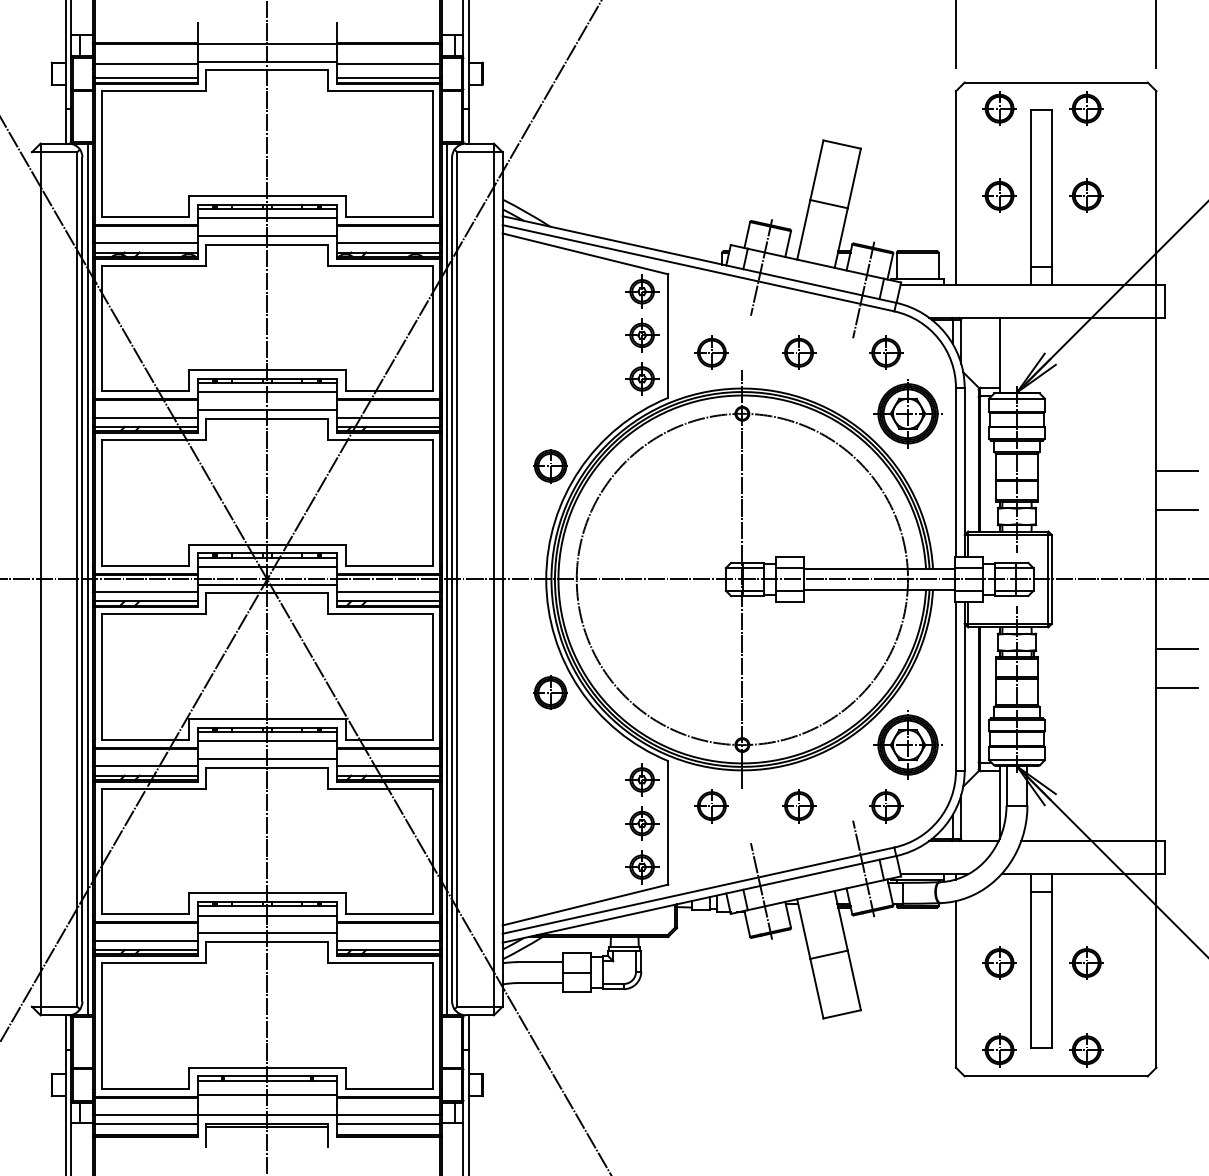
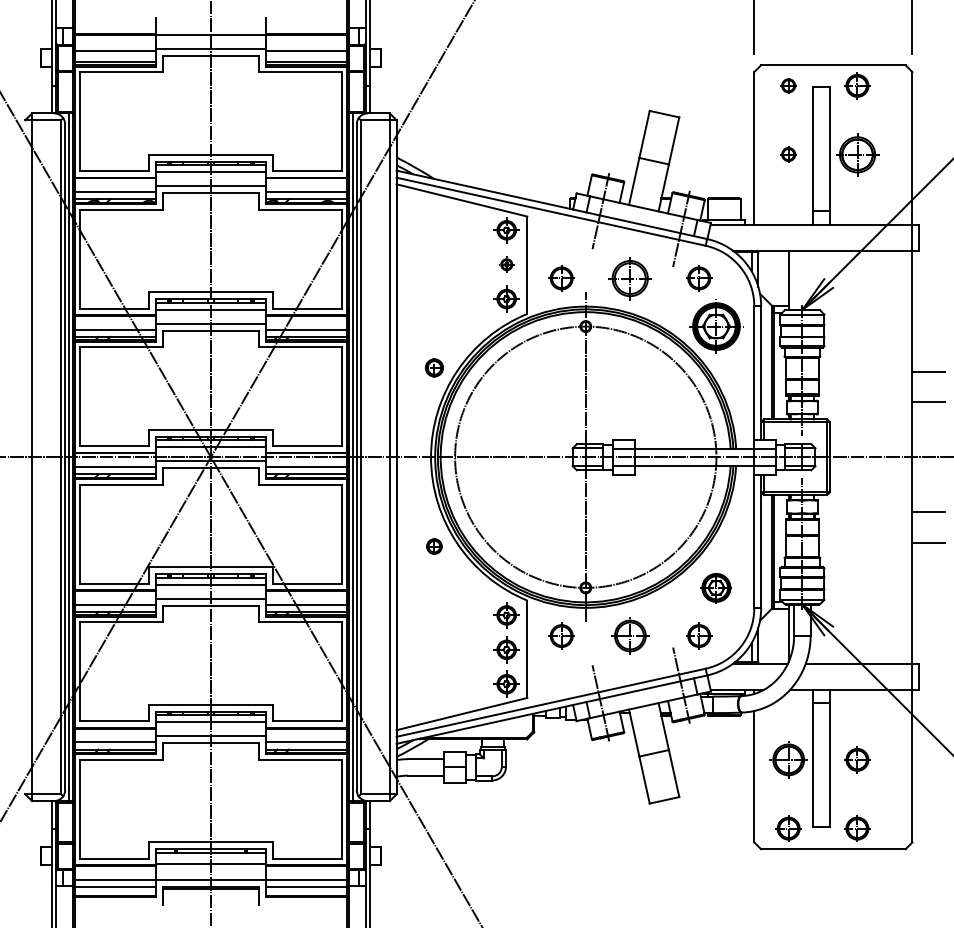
part: (999, 108) -> (788, 85), size x0.6
part: (999, 195) -> (788, 154), size x0.6
part: (1086, 195) -> (857, 154), size x1.6
part: (642, 335) -> (506, 264), size x0.6
part: (799, 352) -> (630, 278), size x1.6
part: (550, 466) -> (434, 368), size x0.7
part: (550, 692) -> (434, 546), size x0.6
part: (907, 744) -> (716, 587), size x0.6
part: (799, 806) -> (630, 636), size x1.4
part: (999, 962) -> (788, 759), size x1.4

